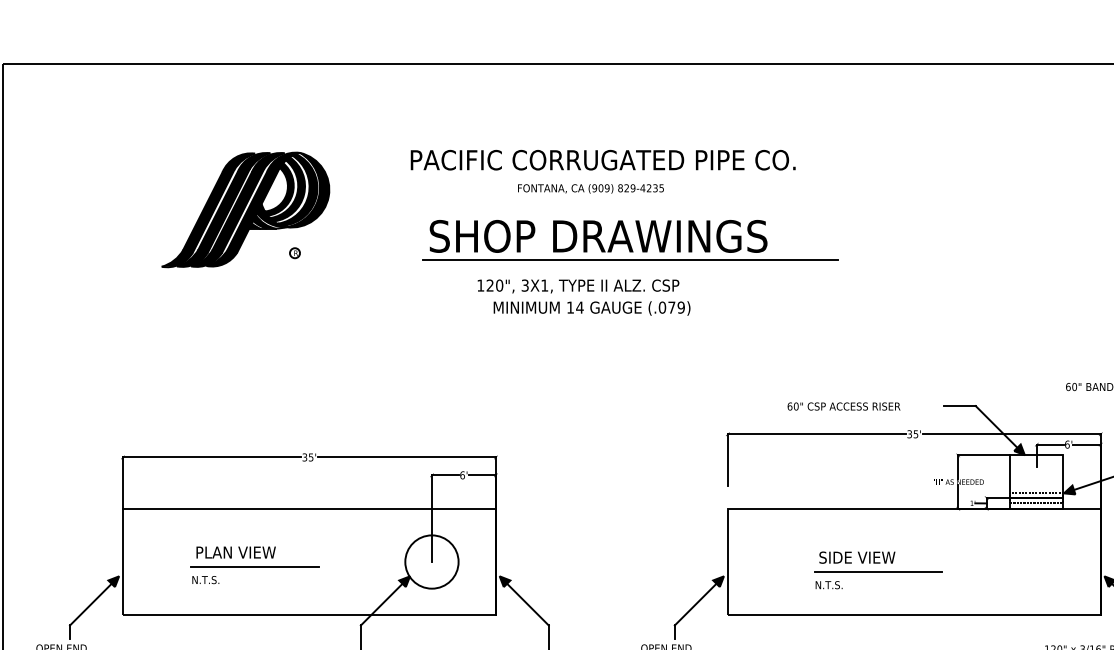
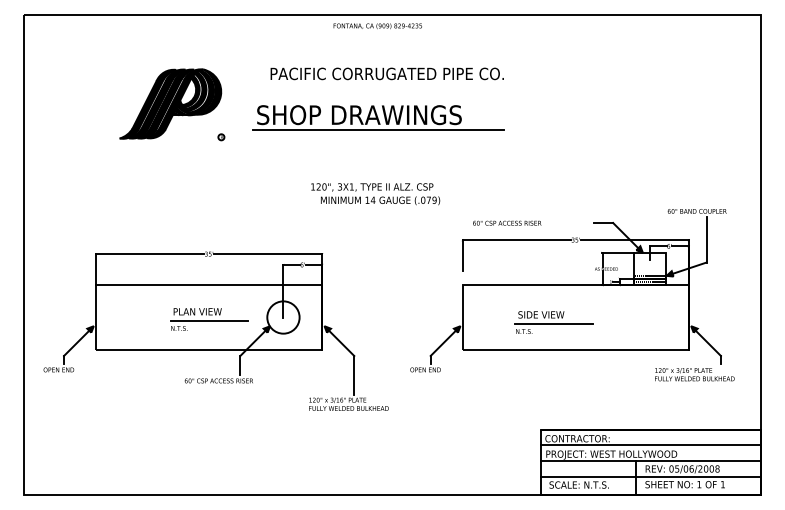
text: (590, 189) -> (377, 26), moved
part: (629, 240) -> (378, 117), moved
part: (295, 253) -> (221, 137), moved
text: (583, 298) -> (375, 194), moved
text: (844, 405) -> (507, 222), moved
part: (255, 565) -> (209, 319), moved

